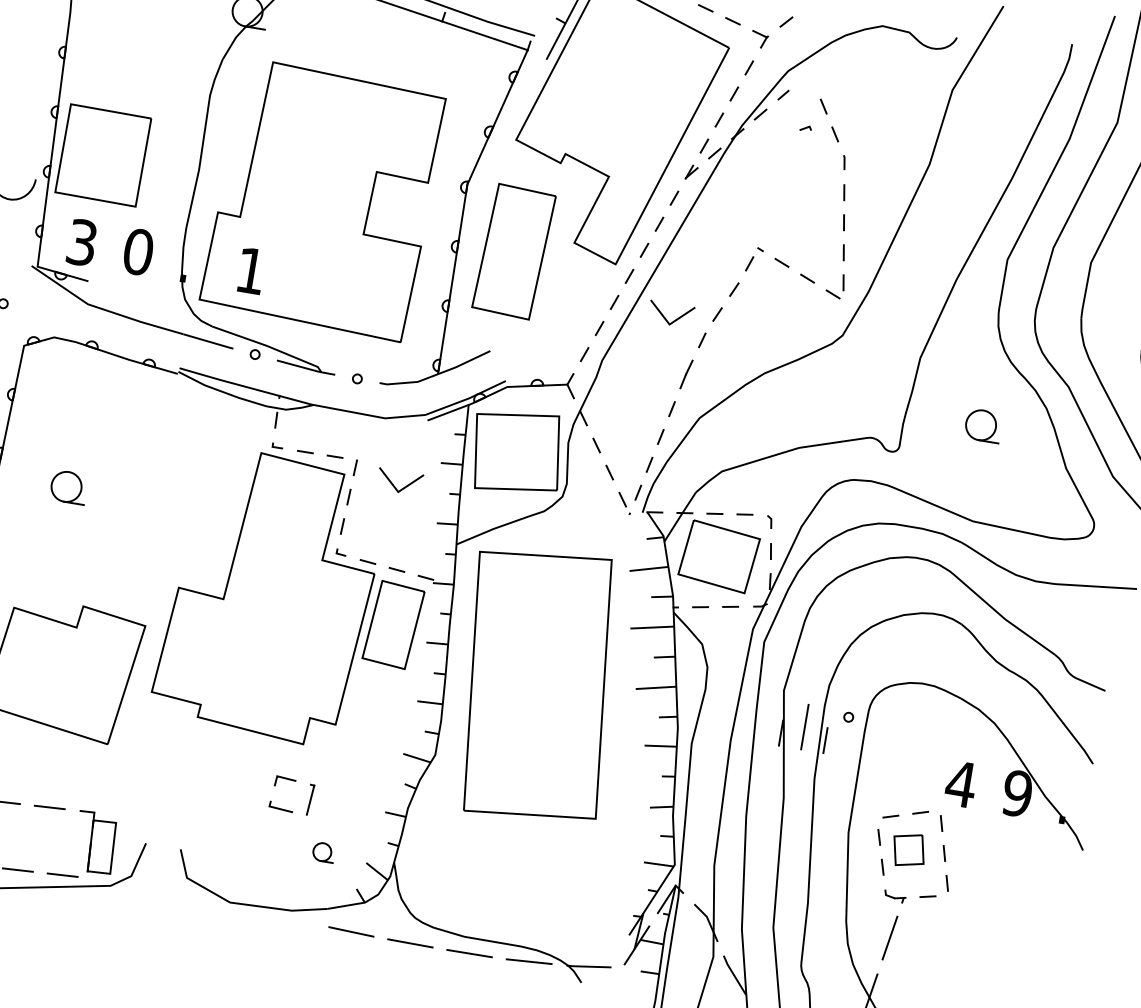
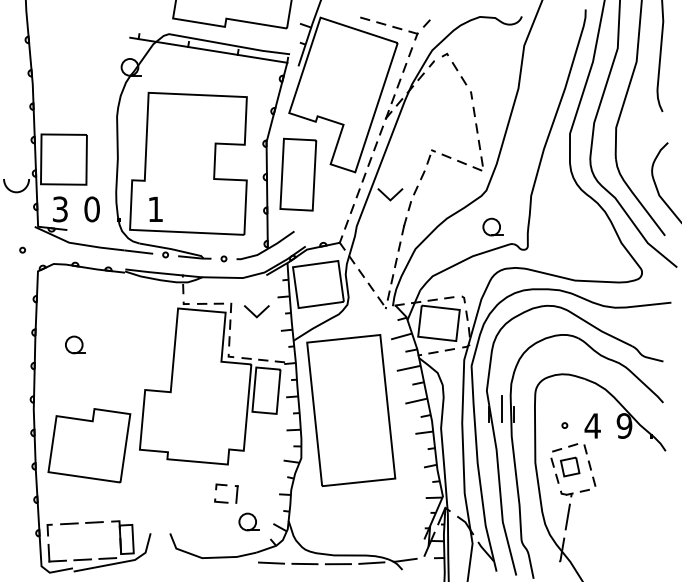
line: (804, 126) -> (444, 54), moved
part: (982, 424) -> (492, 226), moved
circle: (848, 717) -> (564, 425), moved
part: (322, 851) -> (248, 521), size x1.67

